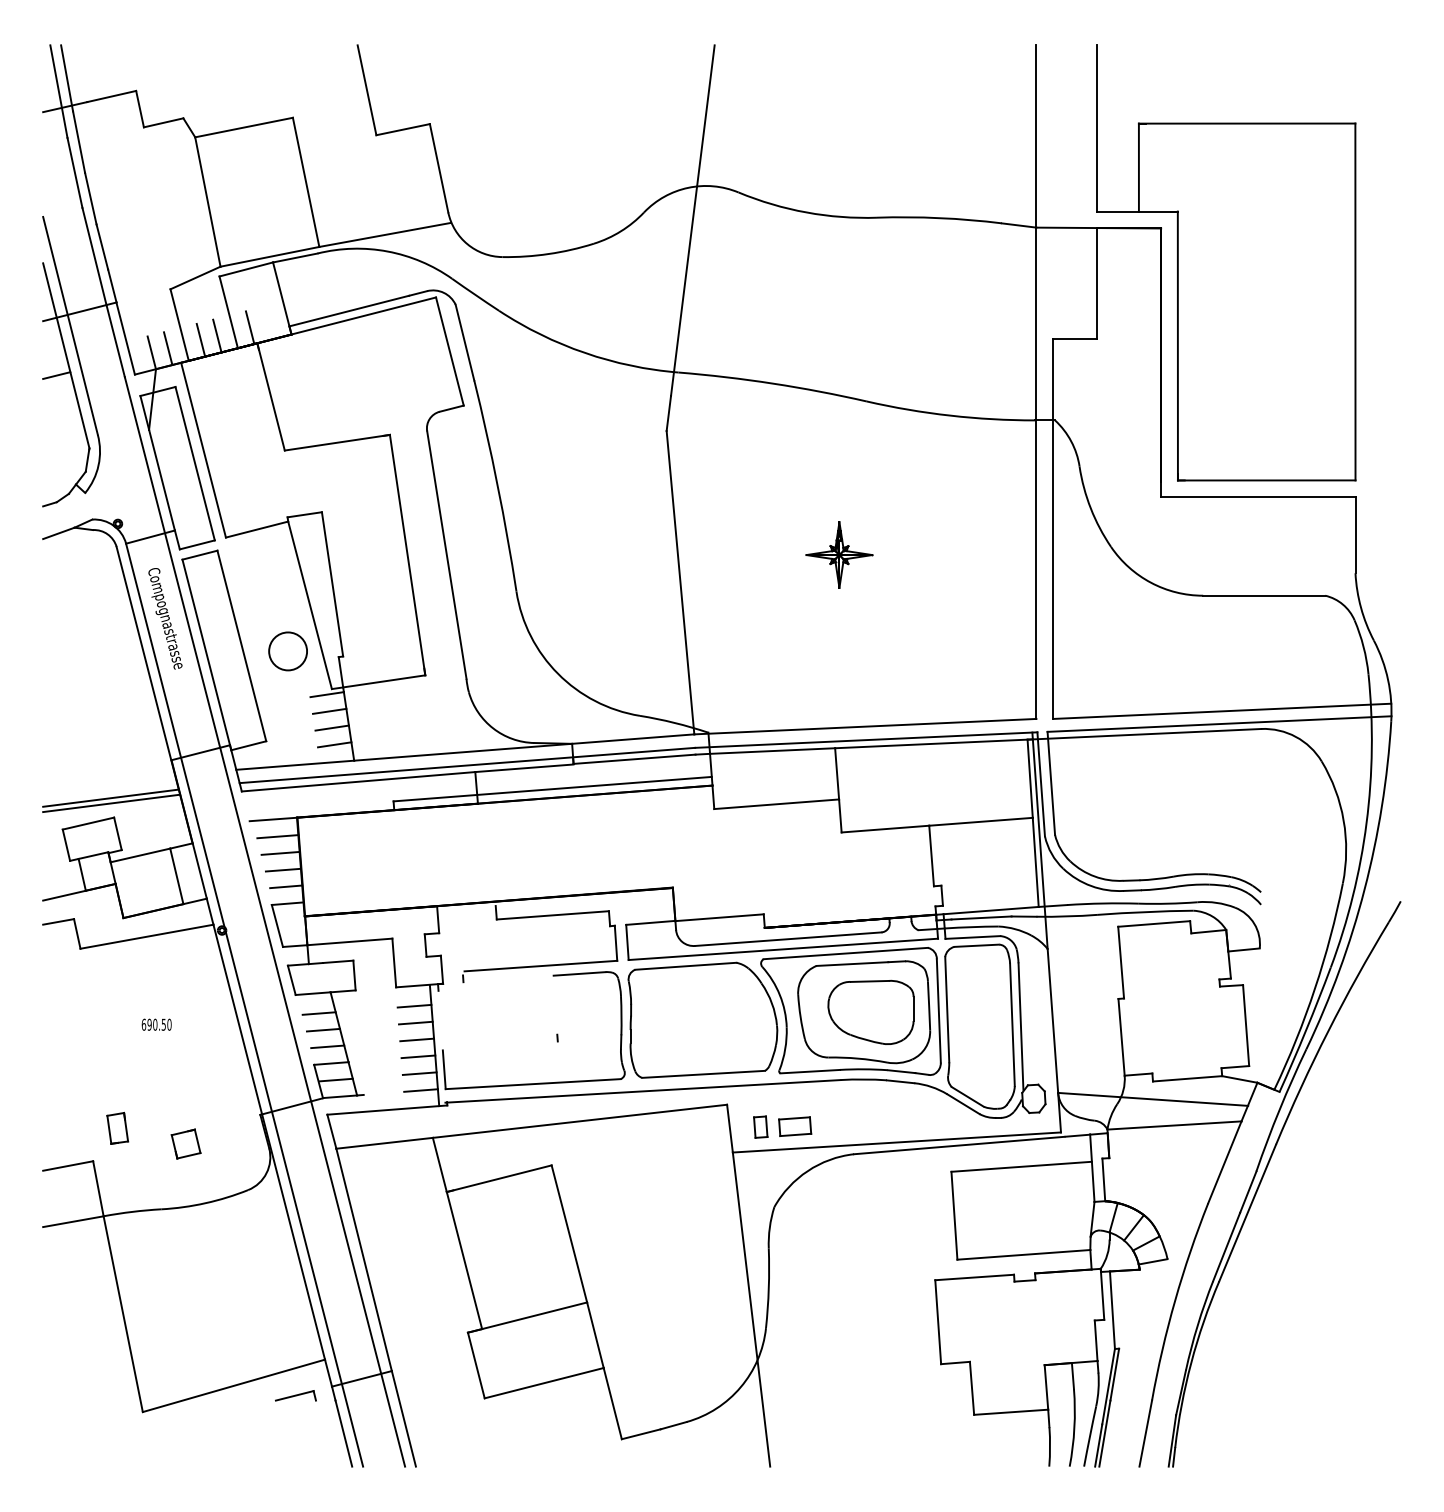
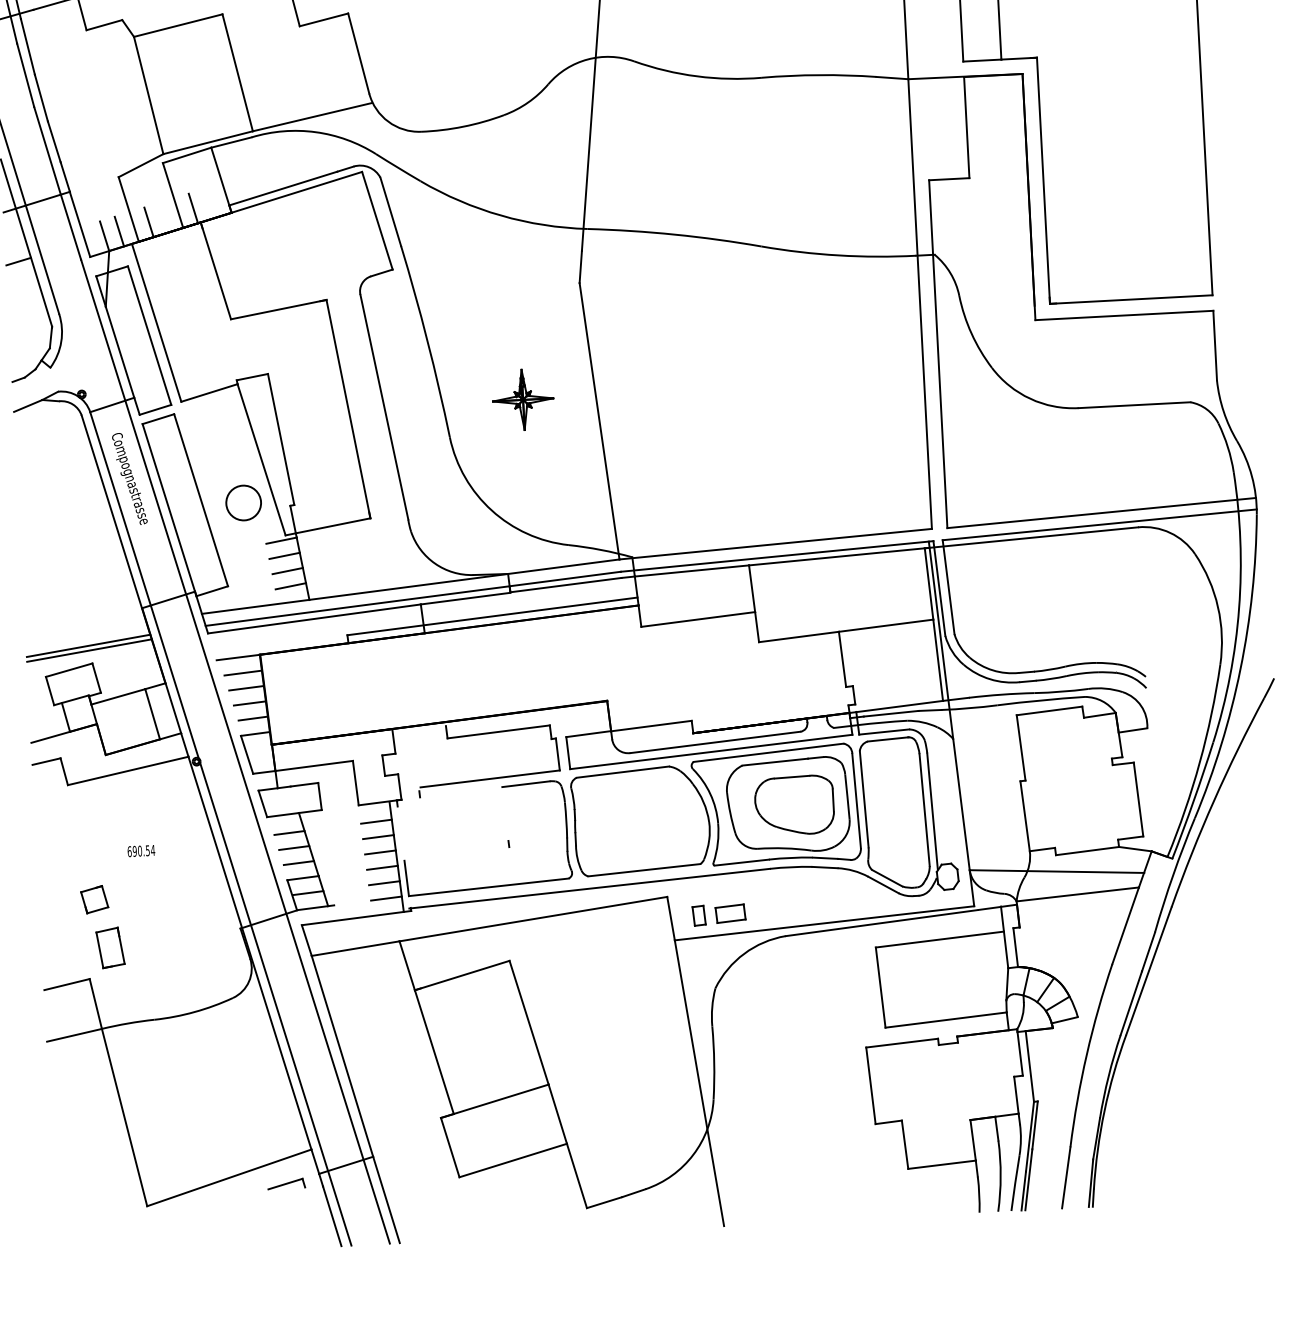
line: (217, 335) -> (163, 217), removed
part: (839, 554) -> (523, 399), moved
text: (169, 1024) -> (153, 850), 690.50 -> 690.54
part: (117, 1127) -> (110, 946), size x1.4
part: (185, 1143) -> (94, 899), moved

